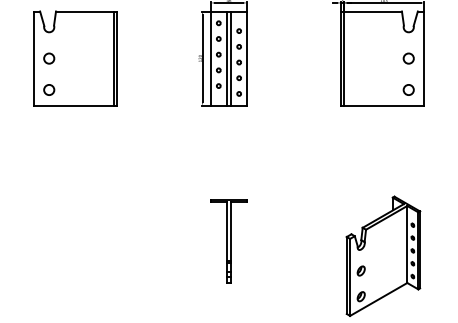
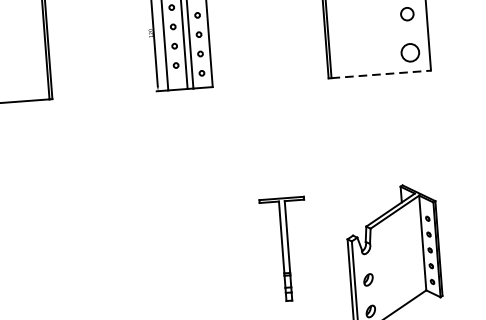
circle: (408, 89) -> (409, 52), size x1.4
line: (384, 105) -> (381, 74), solid -> dashed
part: (228, 241) -> (284, 249), moved

